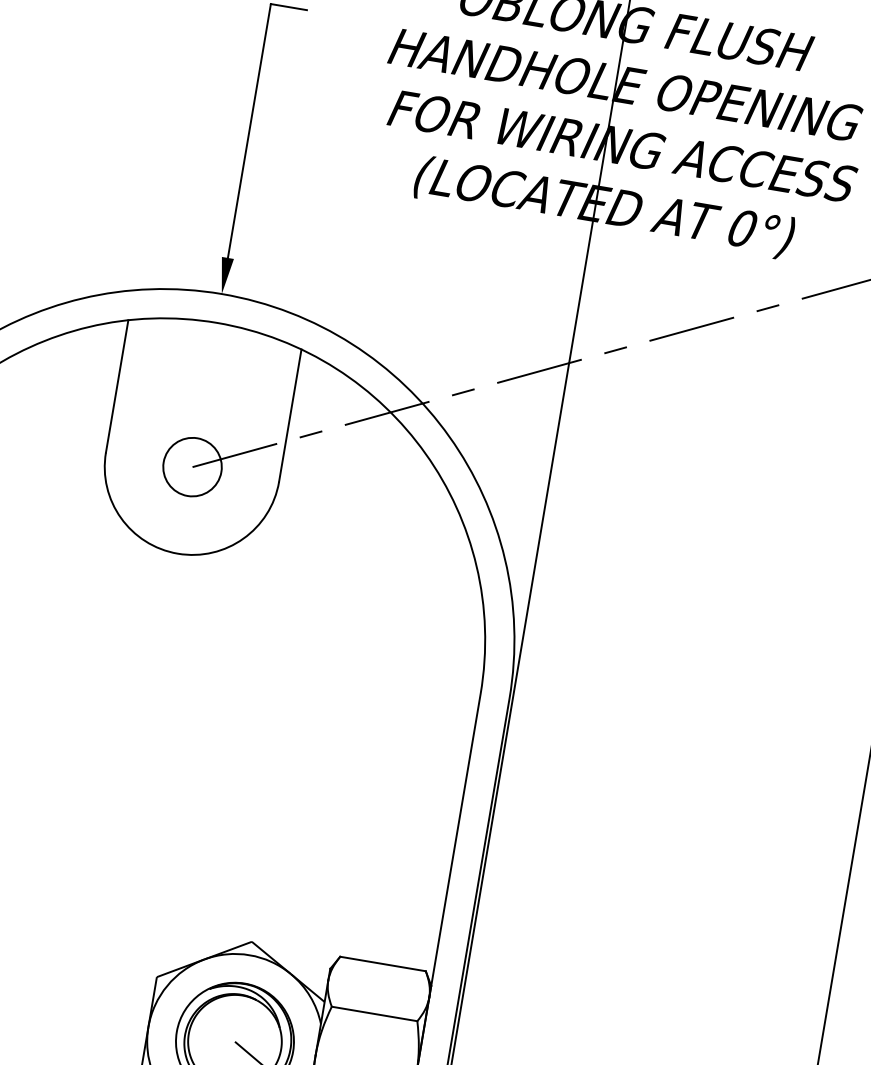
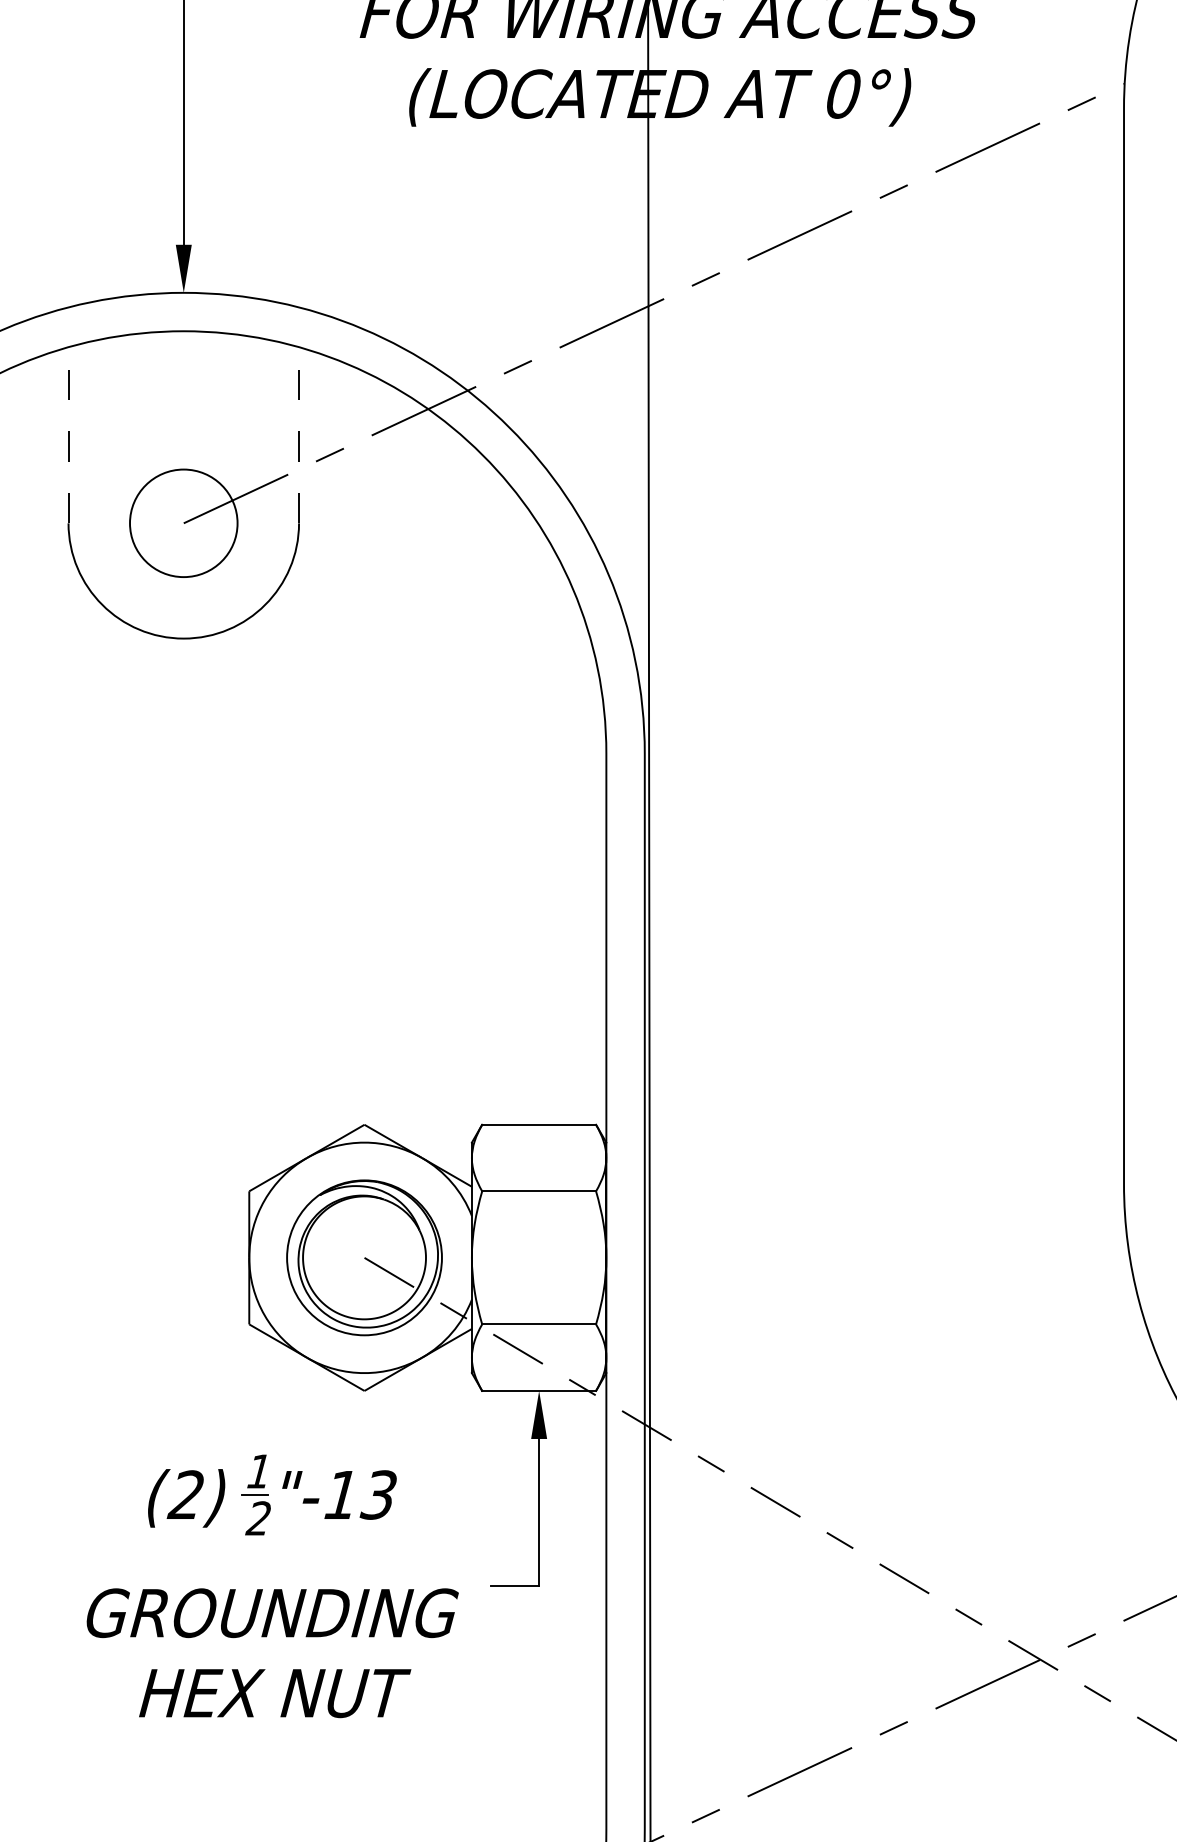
line: (117, 385) -> (68, 434), solid -> dashed
line: (290, 415) -> (299, 434), solid -> dashed
circle: (192, 466) -> (183, 522), size x1.4

